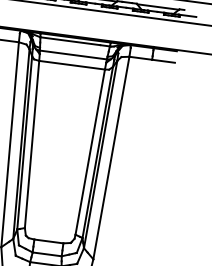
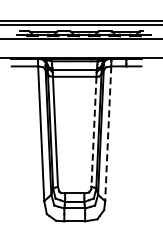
line: (89, 153) -> (93, 132), solid -> dashed
line: (111, 159) -> (108, 134), solid -> dashed

